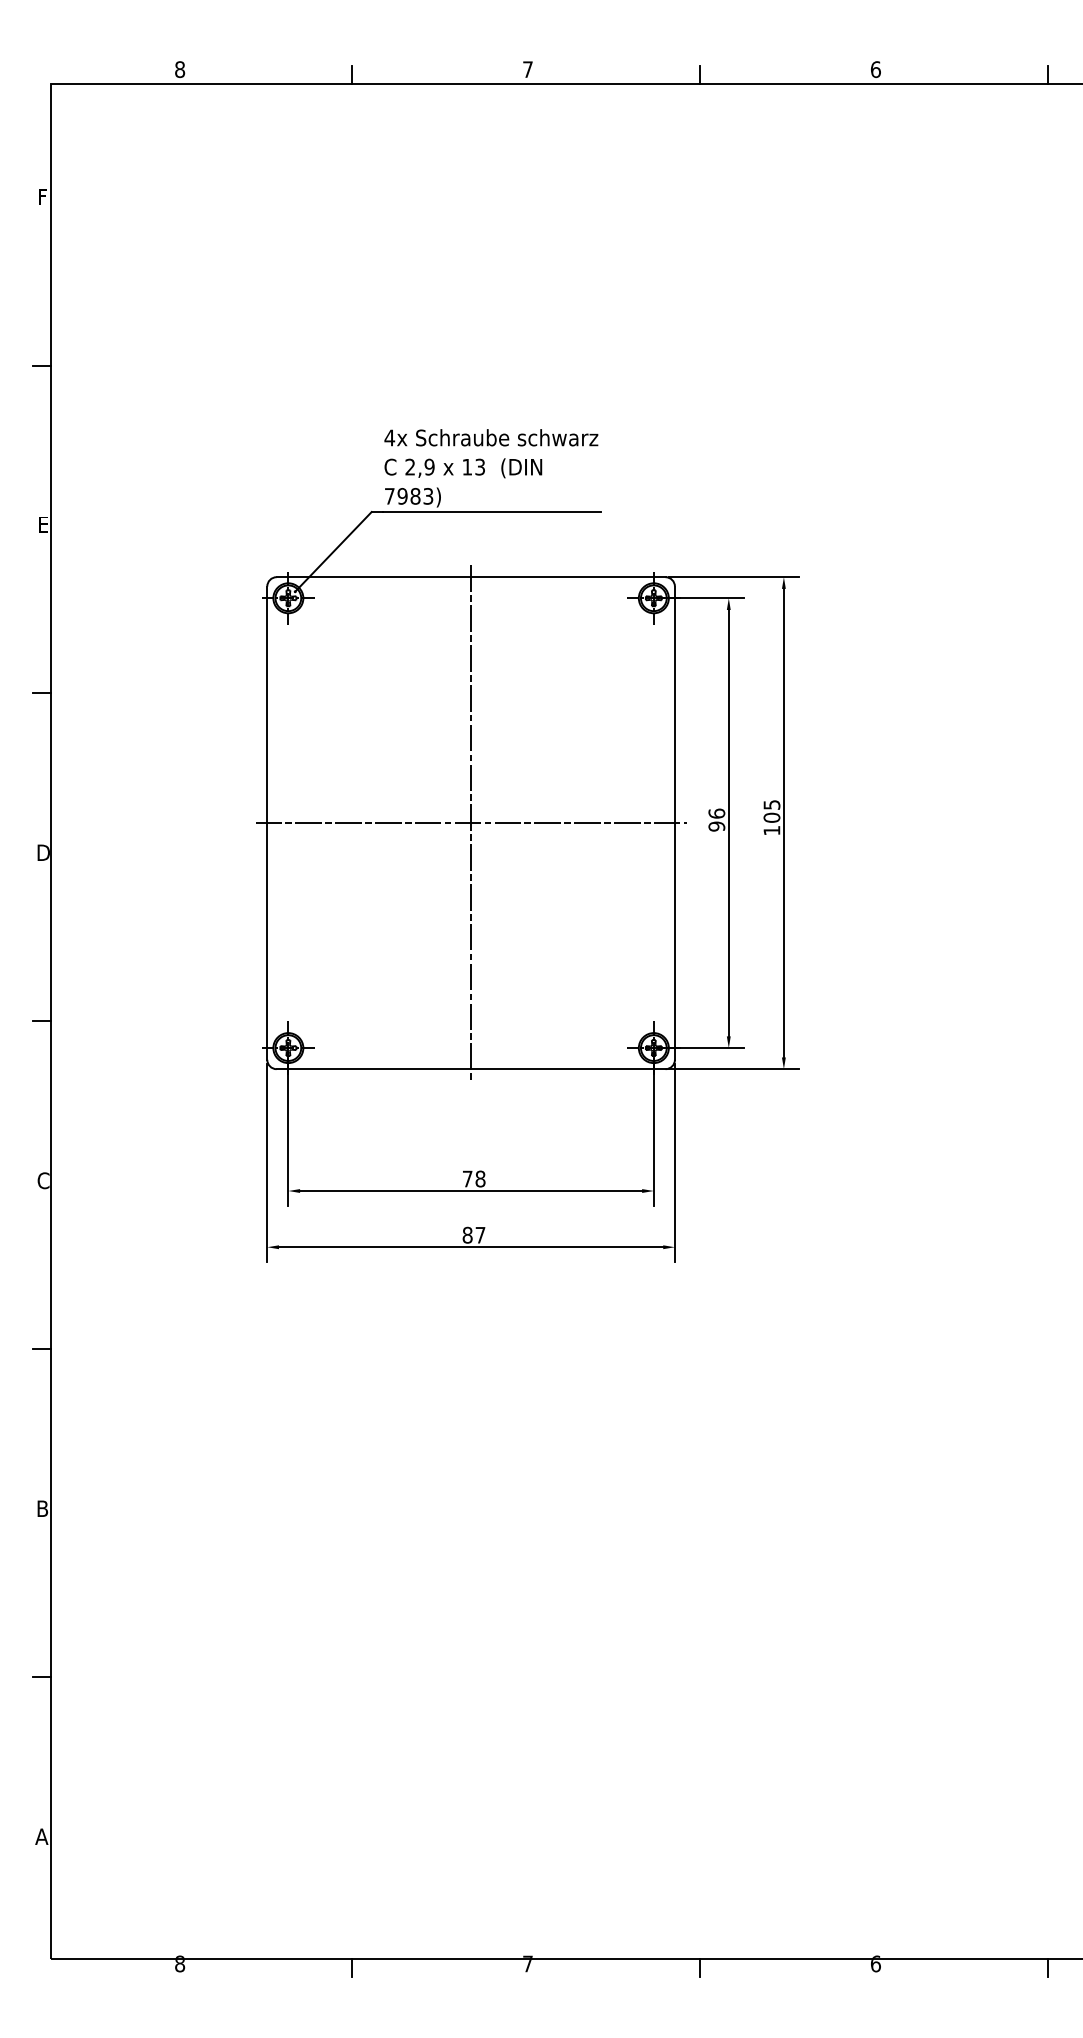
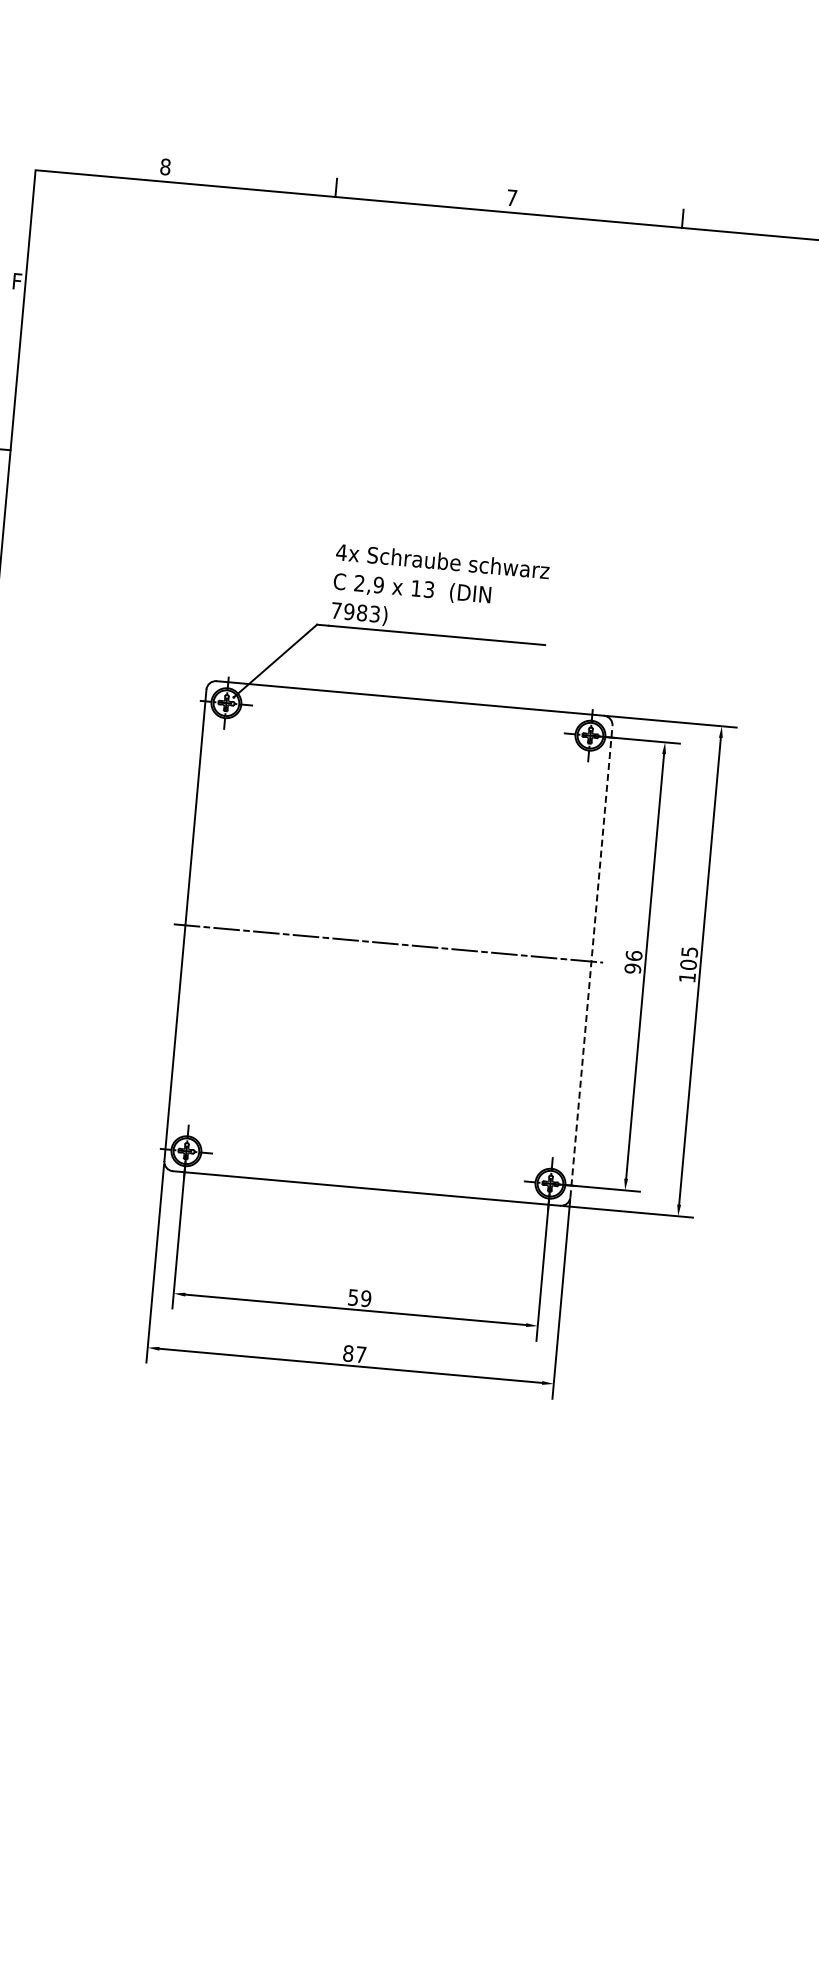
line: (471, 822) -> (388, 942), removed
line: (674, 823) -> (591, 961), solid -> dashed
text: (473, 1178) -> (359, 1297), 78 -> 59

